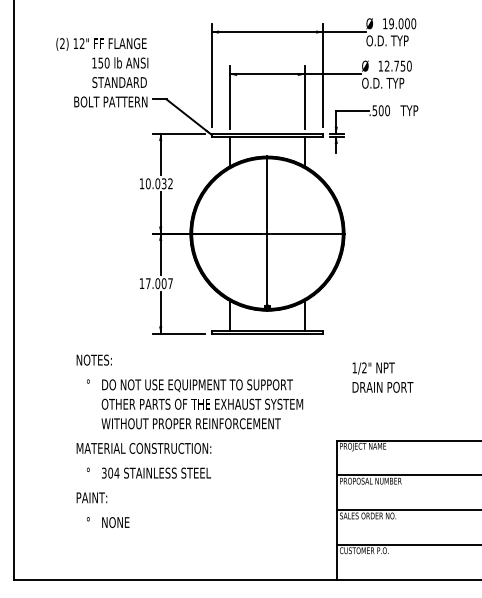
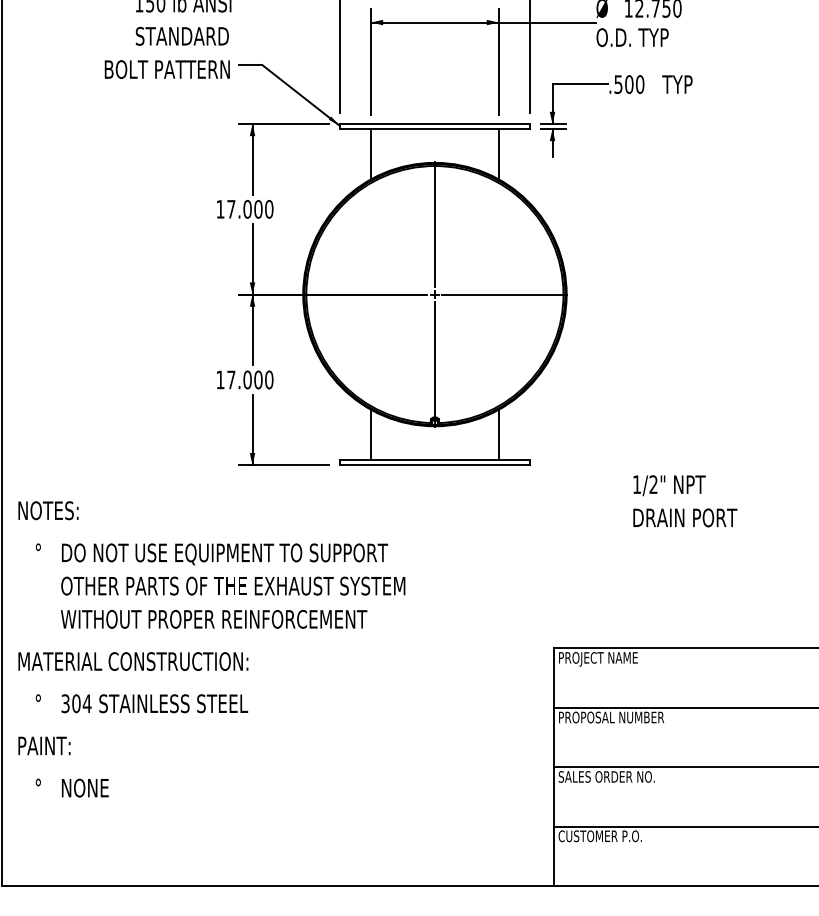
text: (158, 183) -> (248, 208), 10.032 -> 17.000
text: (170, 283) -> (269, 379), 17.007 -> 17.000
text: (382, 377) -> (684, 501), moved
text: (189, 440) -> (211, 647), moved

